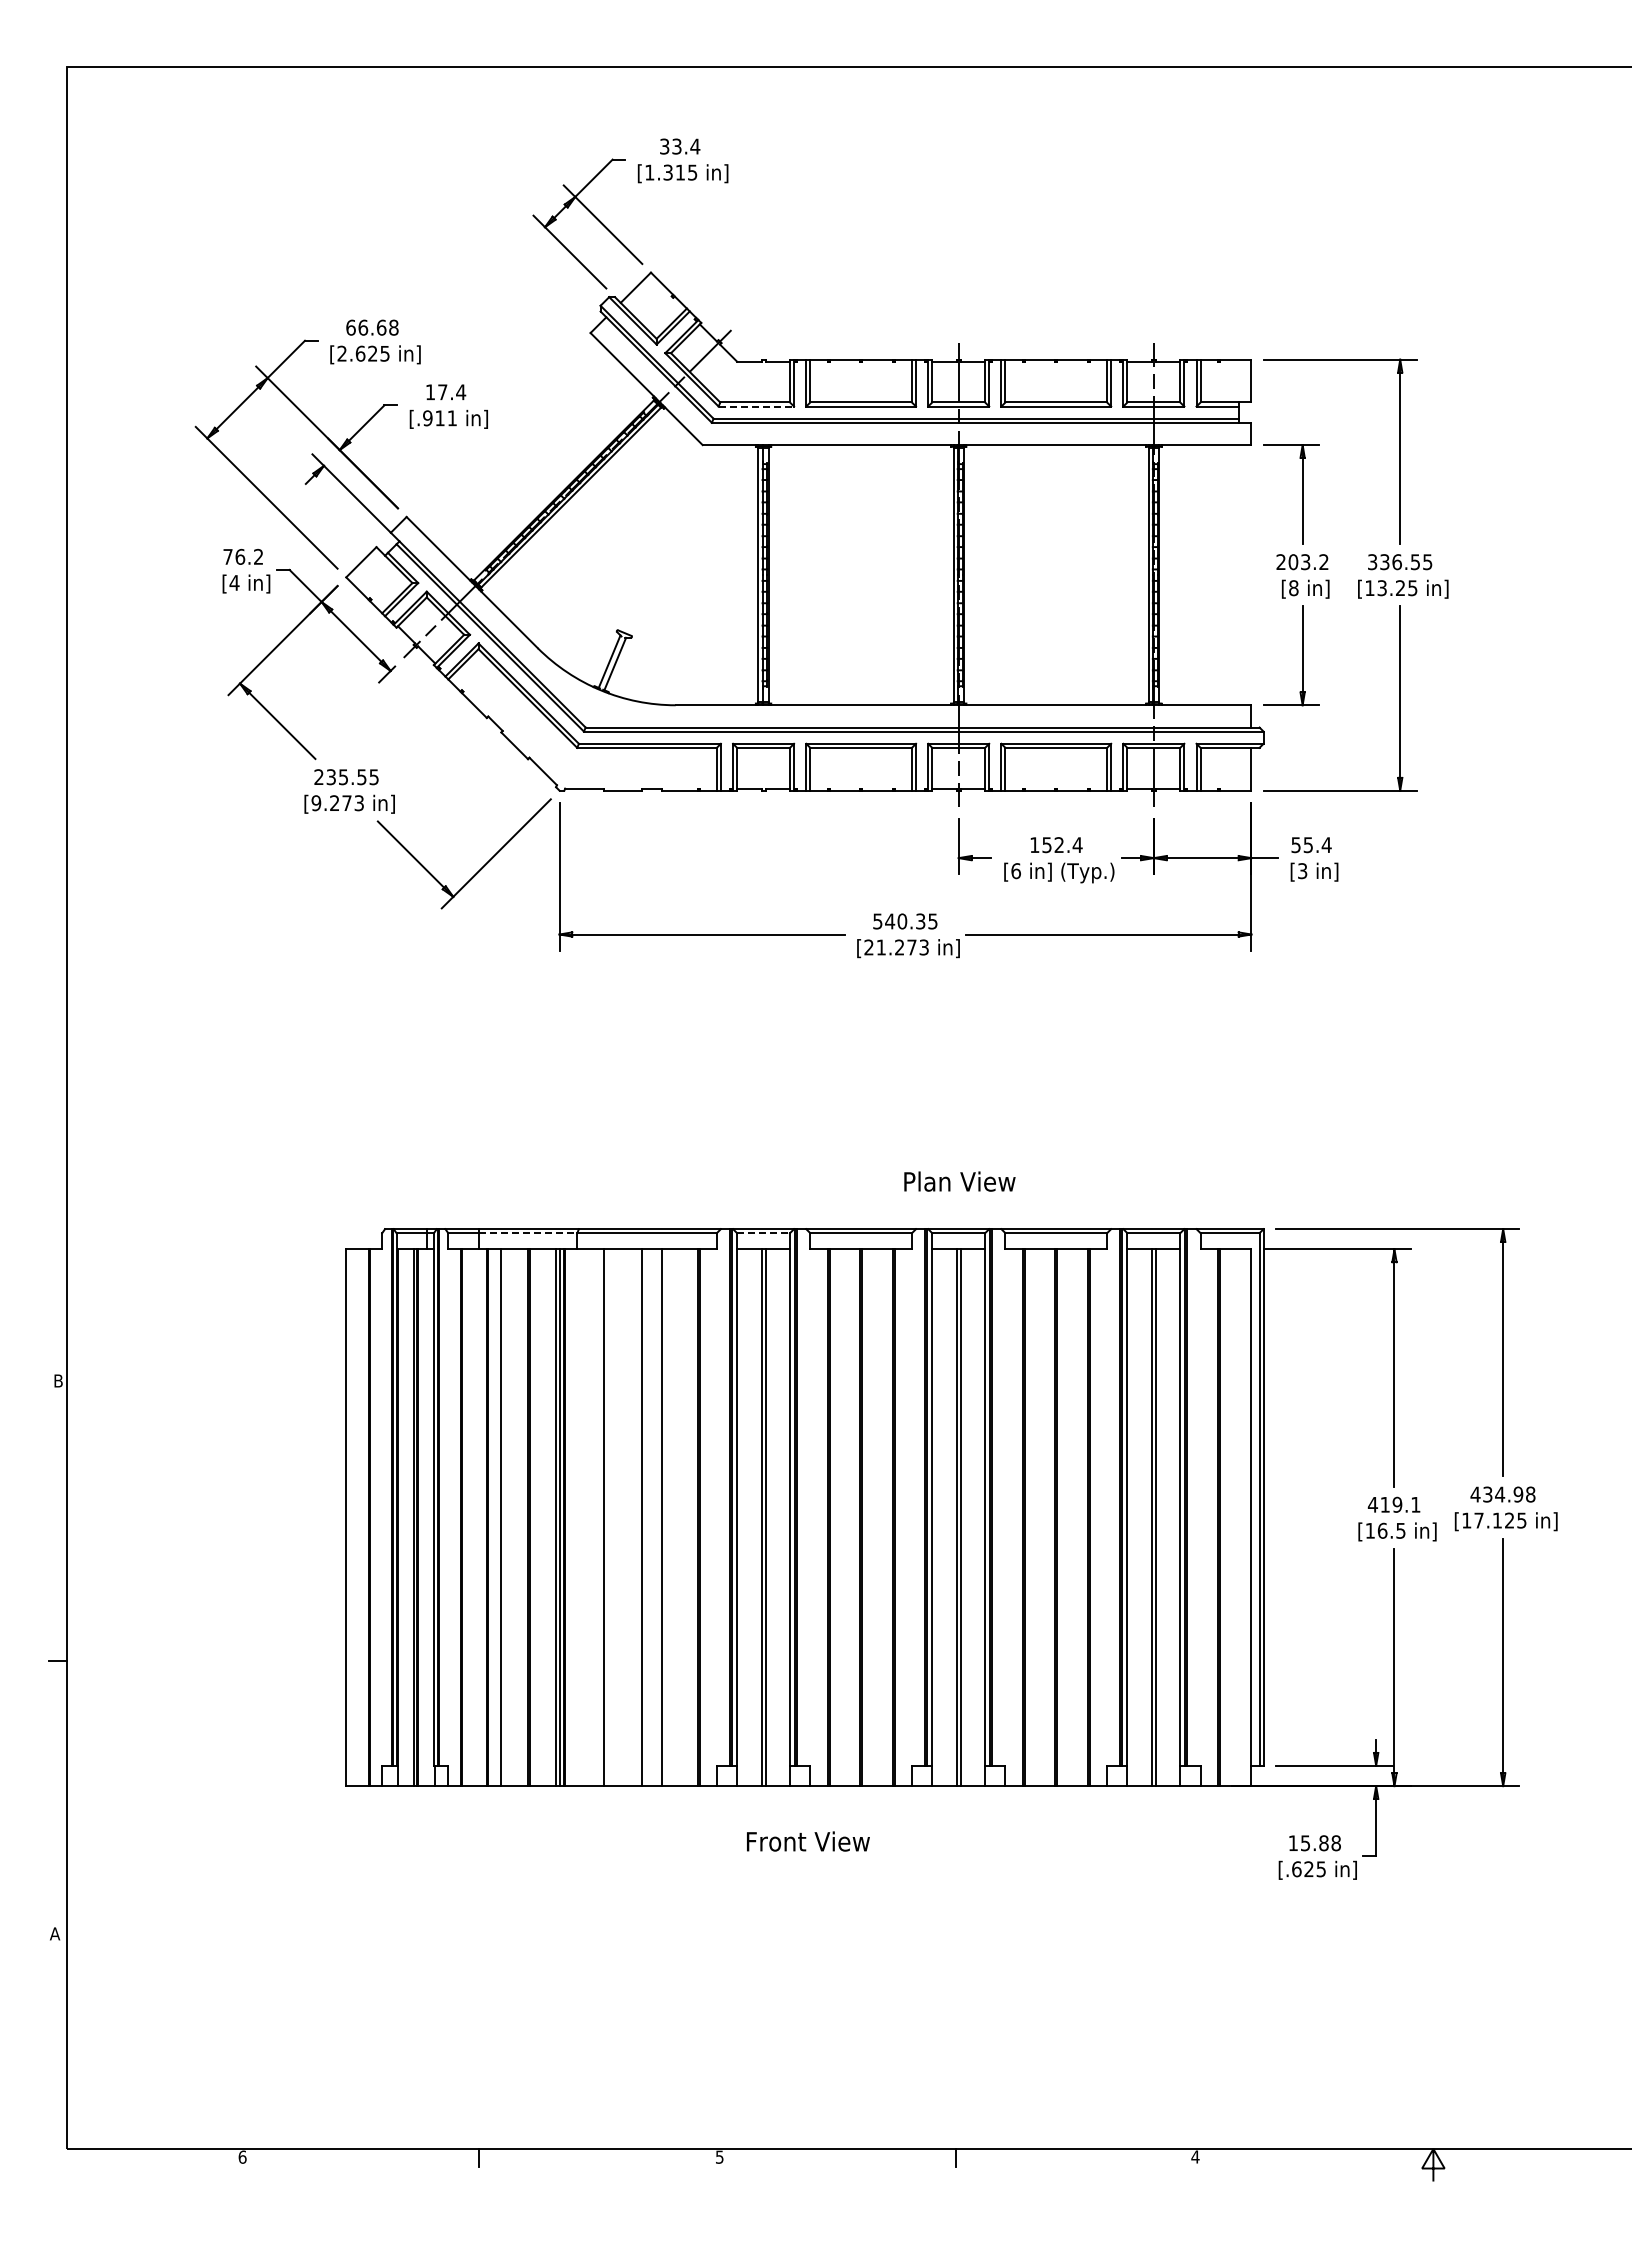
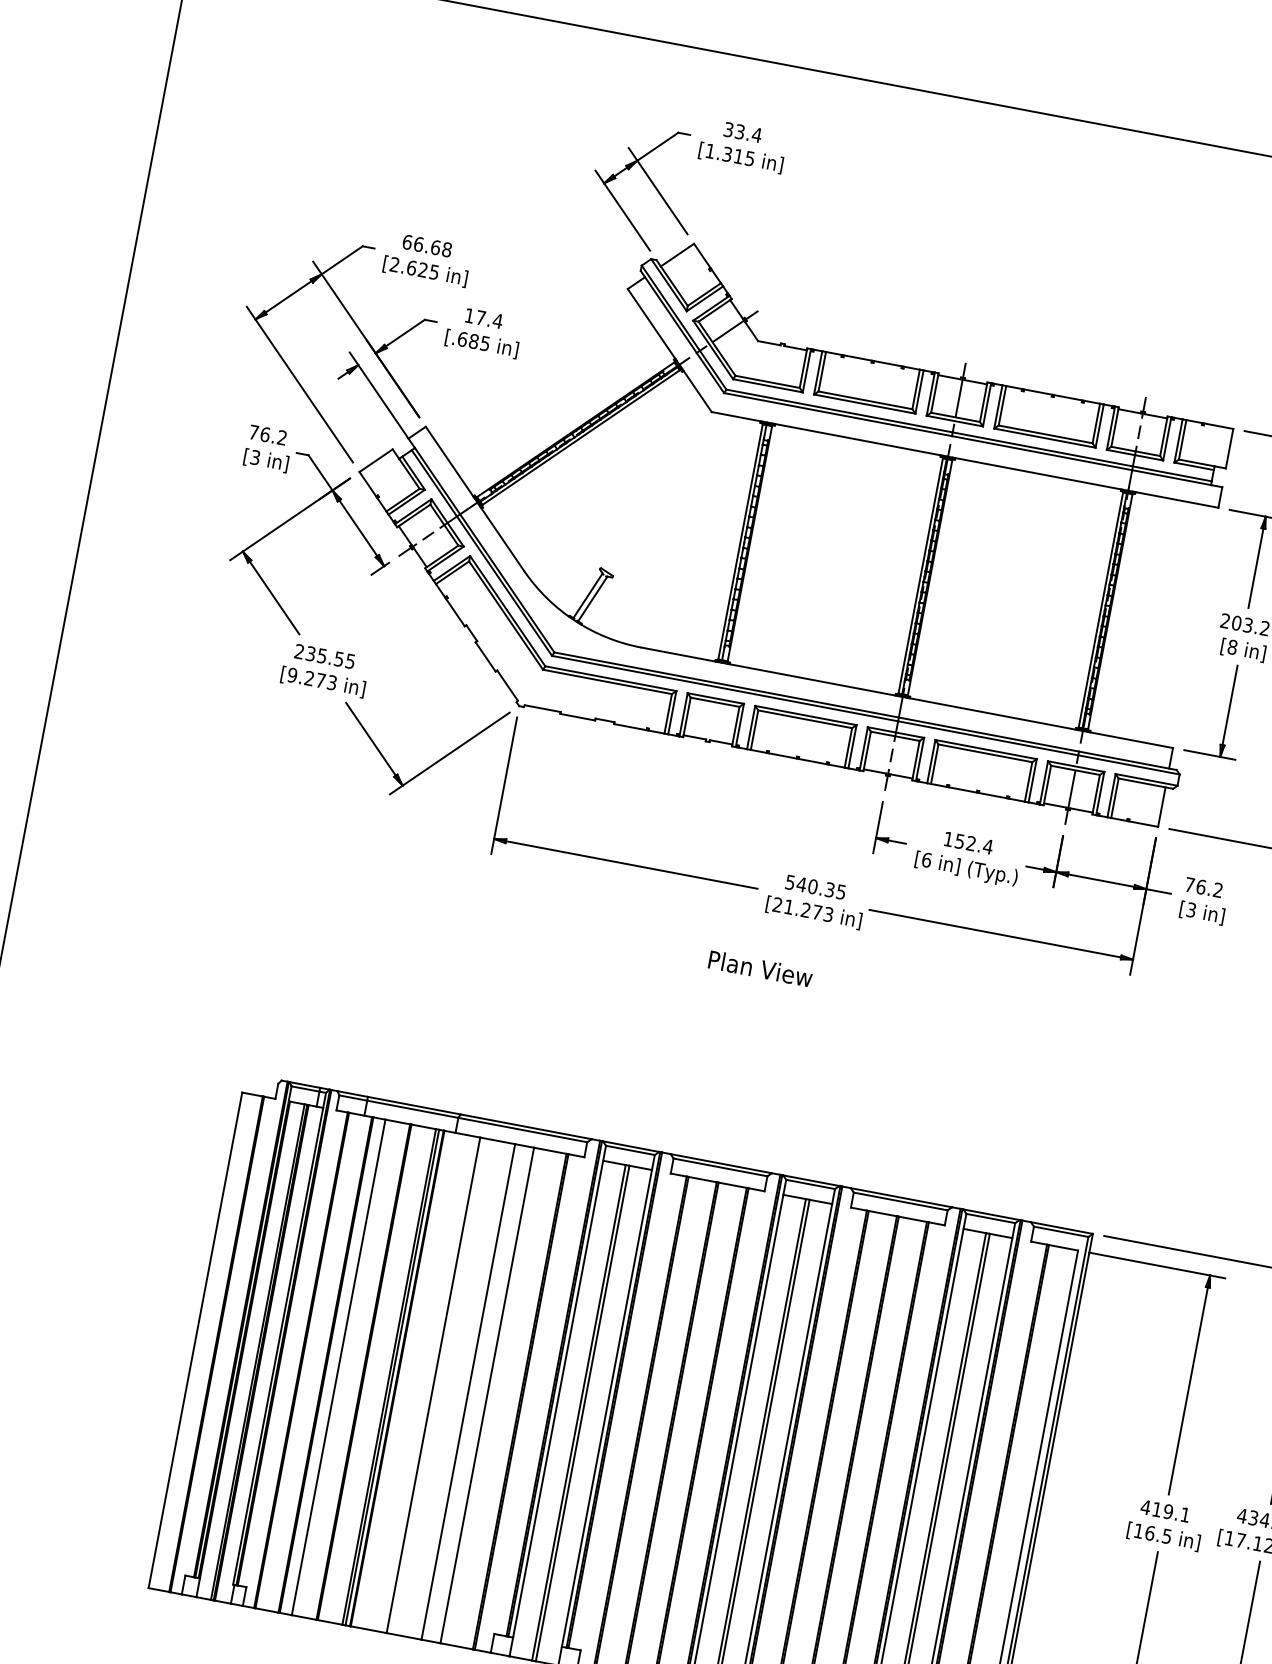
line: (756, 406) -> (768, 385), dashed -> solid
text: (439, 418) -> (473, 341), [.911 -> [.685
text: (234, 582) -> (255, 457), [4 -> [3
text: (1311, 845) -> (1204, 887), 55.4 -> 76.2
text: (959, 1181) -> (760, 968), moved
line: (528, 1233) -> (413, 1109), dashed -> solid
line: (764, 1233) -> (631, 1150), dashed -> solid

